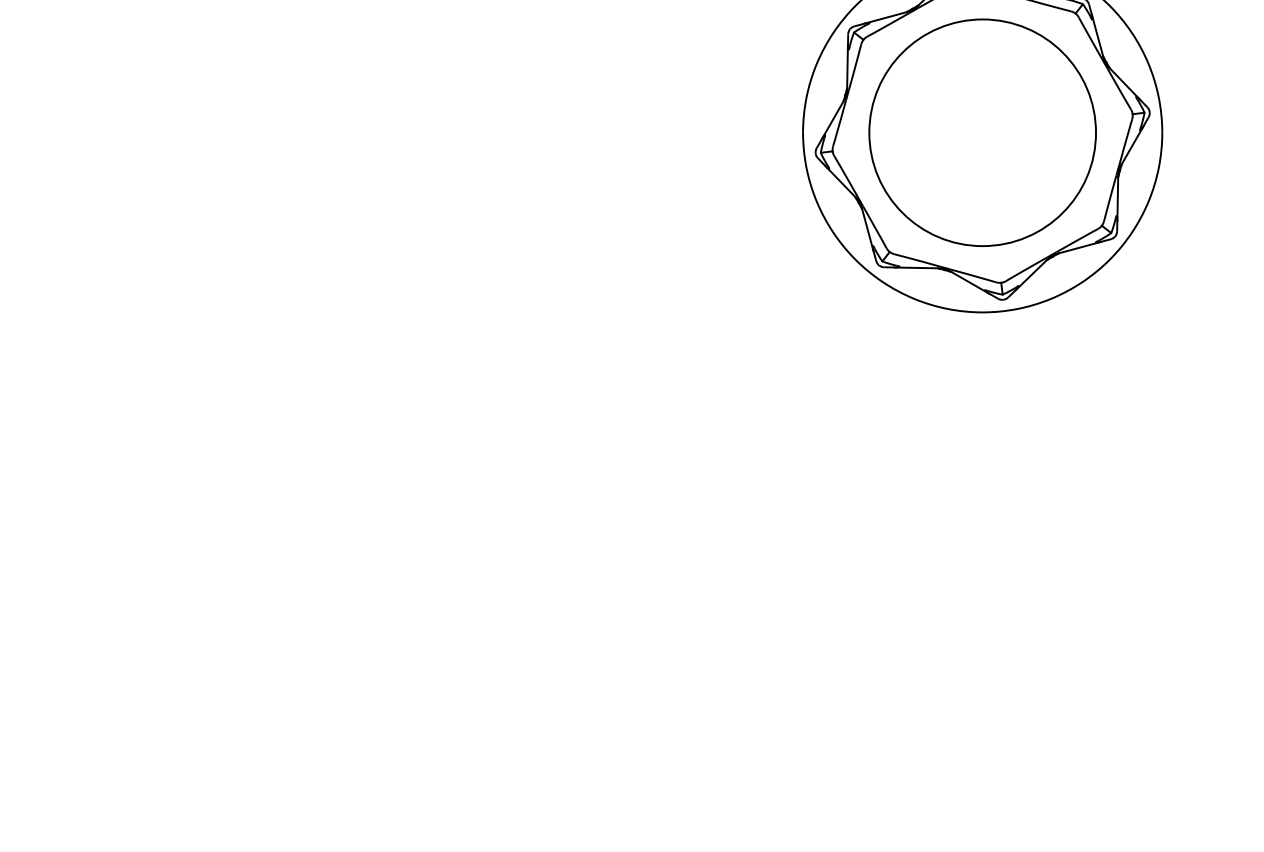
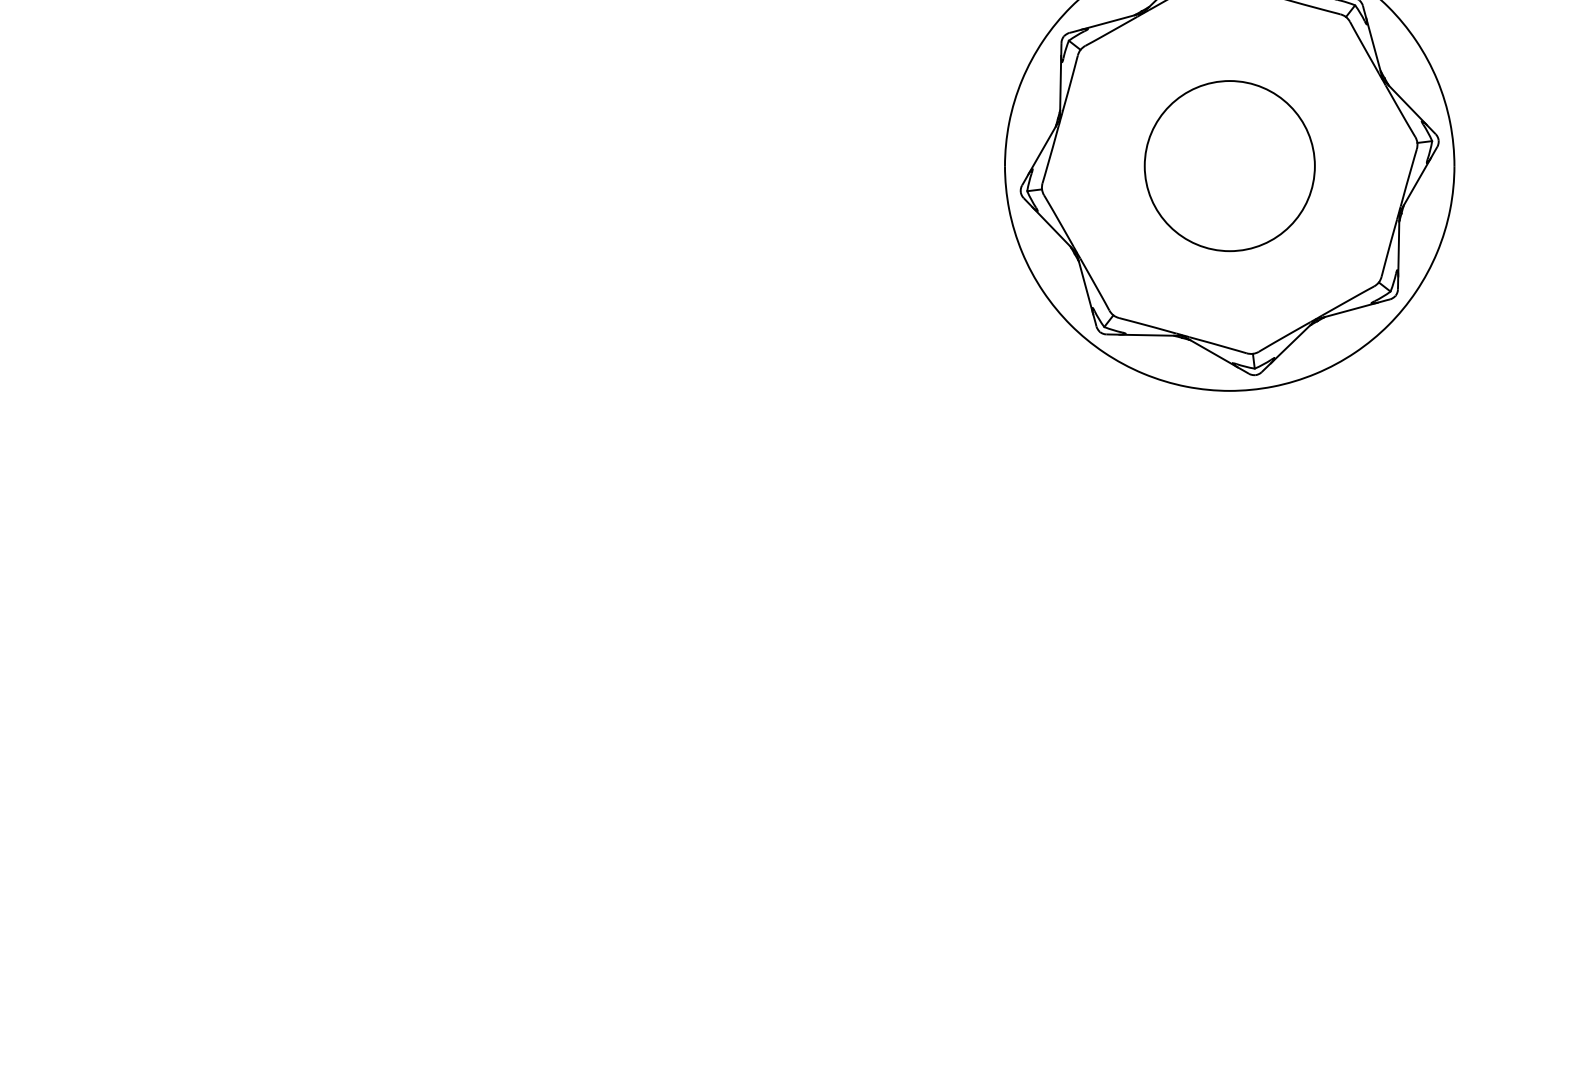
circle: (982, 132) -> (1229, 165), size x0.6

